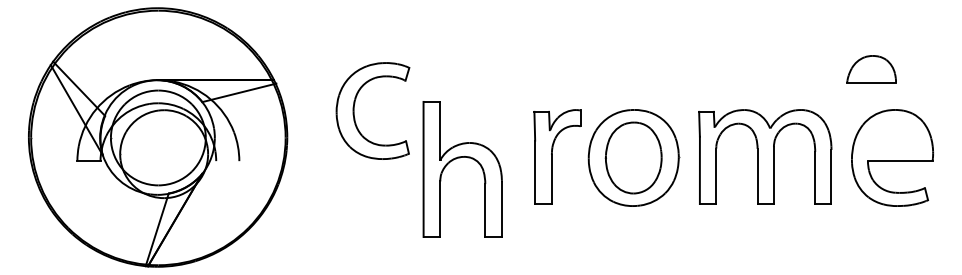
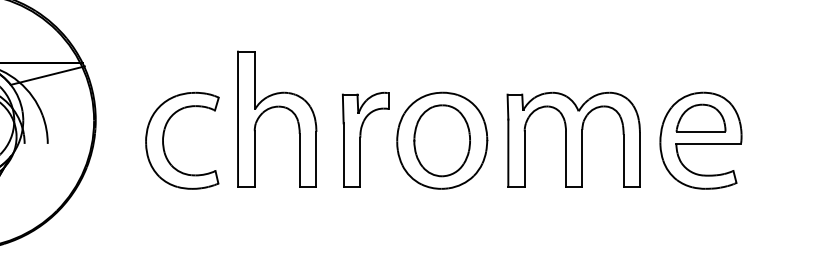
part: (871, 69) -> (700, 118), moved
part: (354, 110) -> (163, 140), moved
part: (460, 158) -> (274, 108), moved

